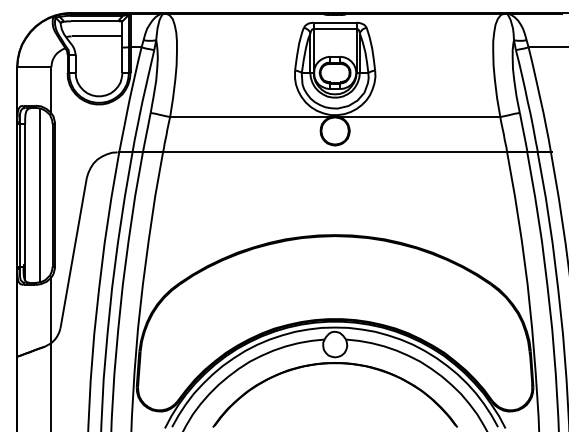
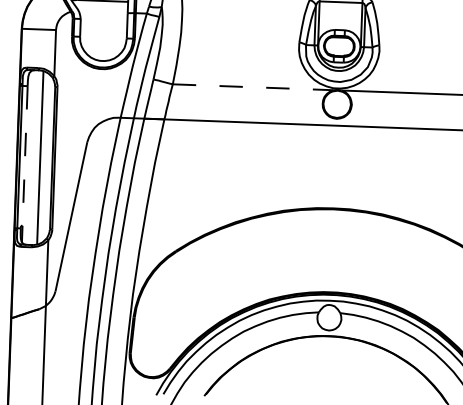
line: (251, 117) -> (254, 87), solid -> dashed
line: (25, 194) -> (25, 156), solid -> dashed

